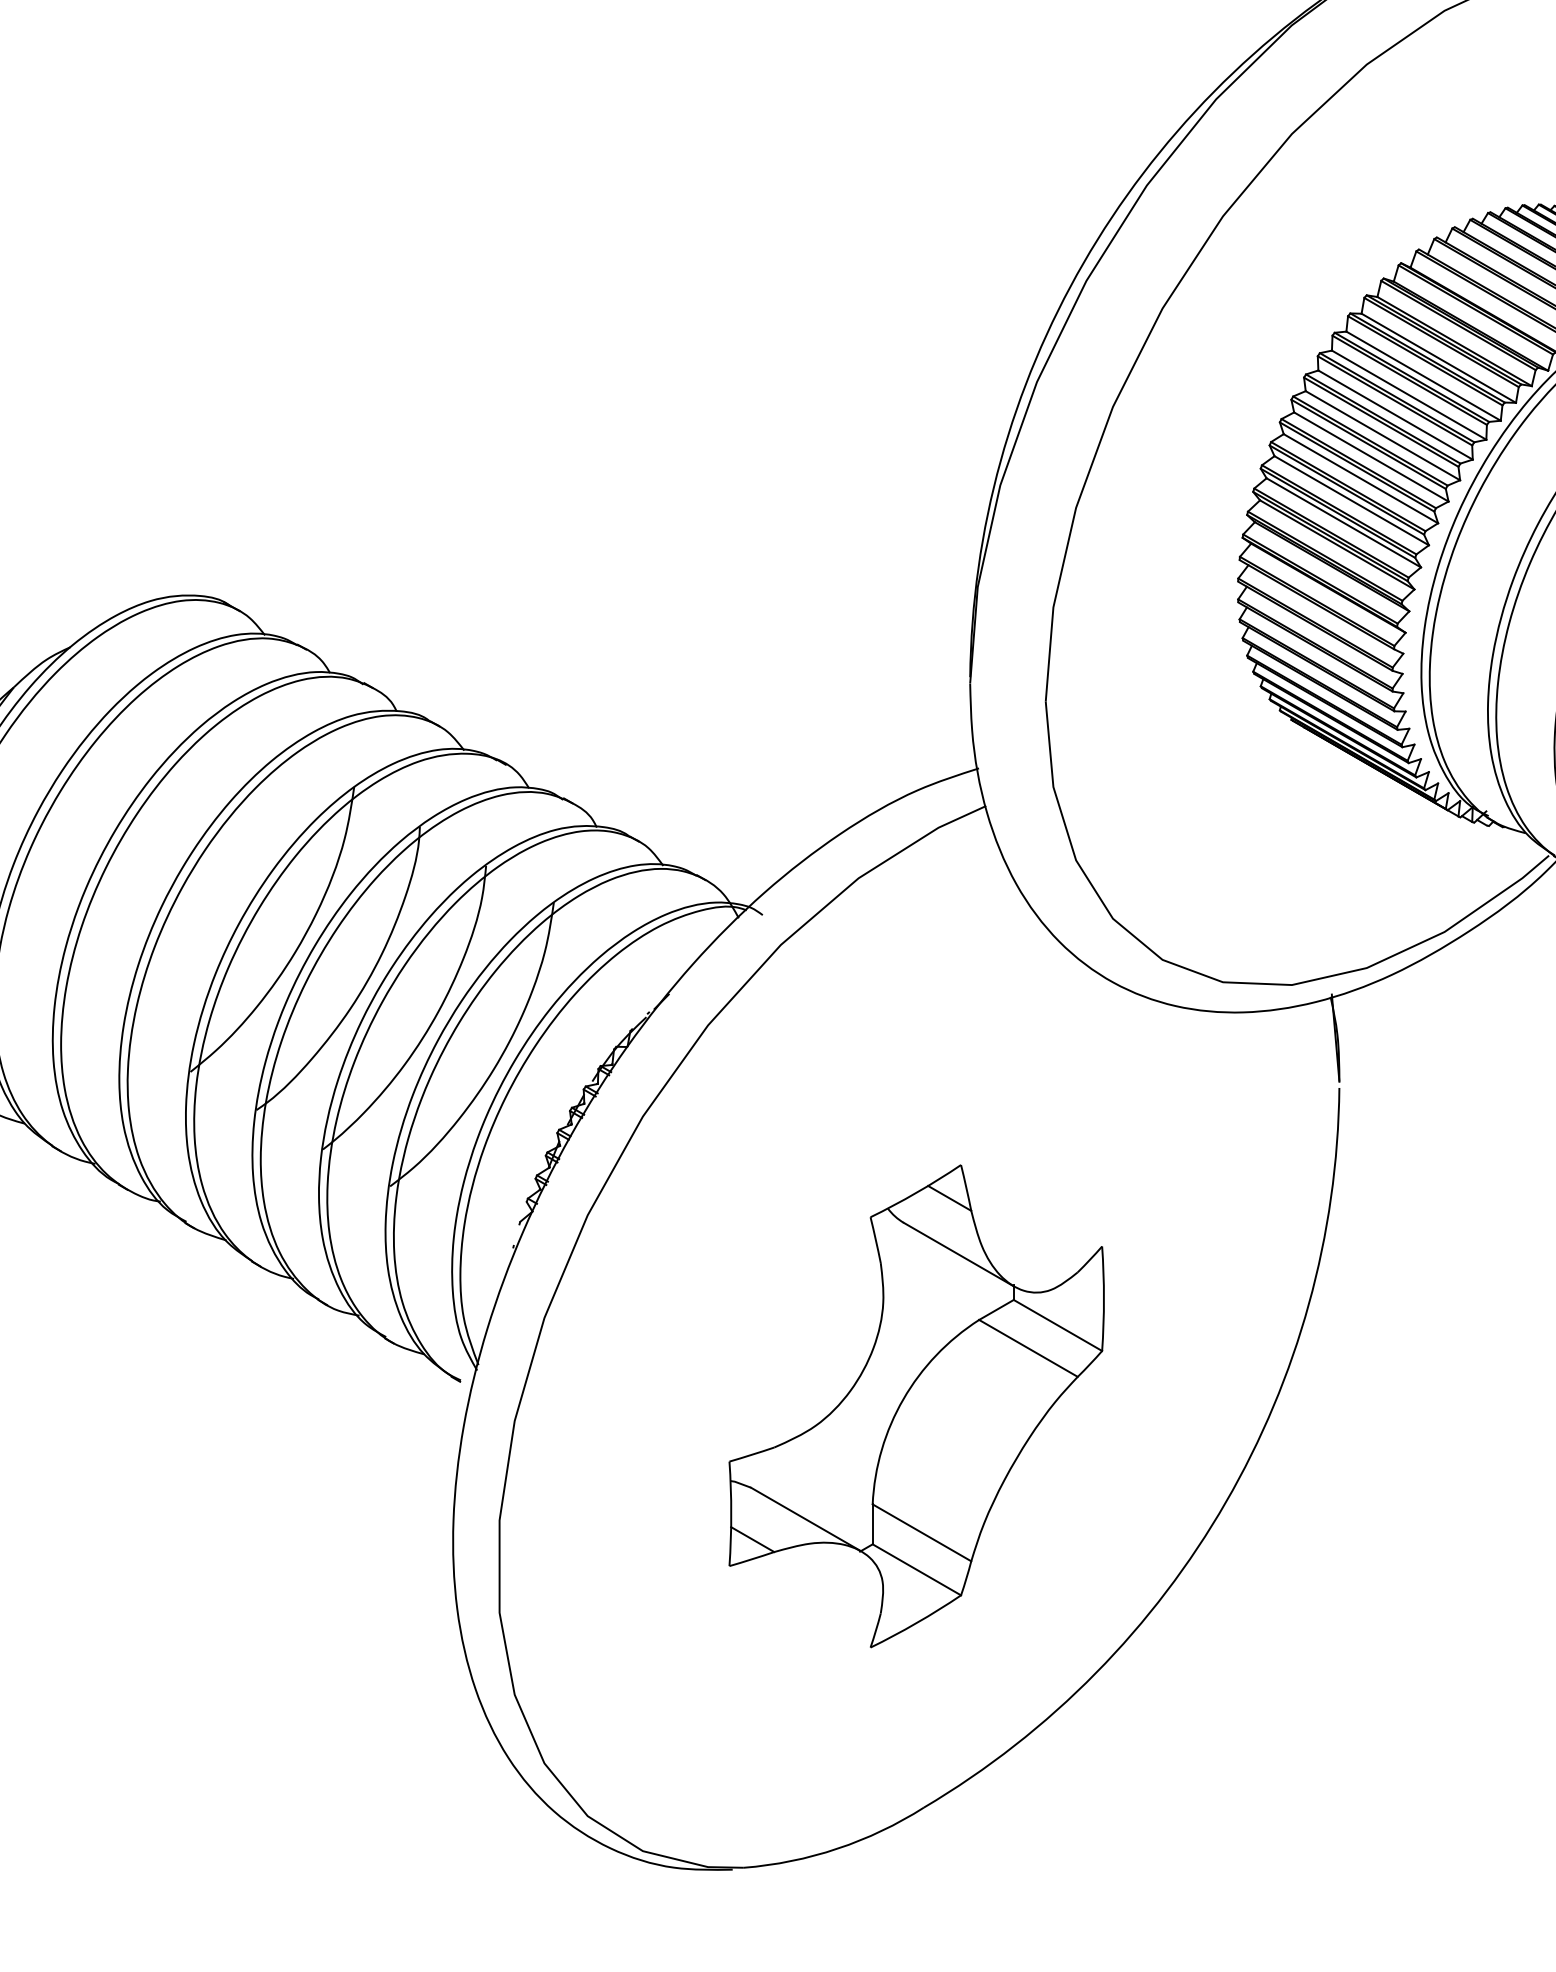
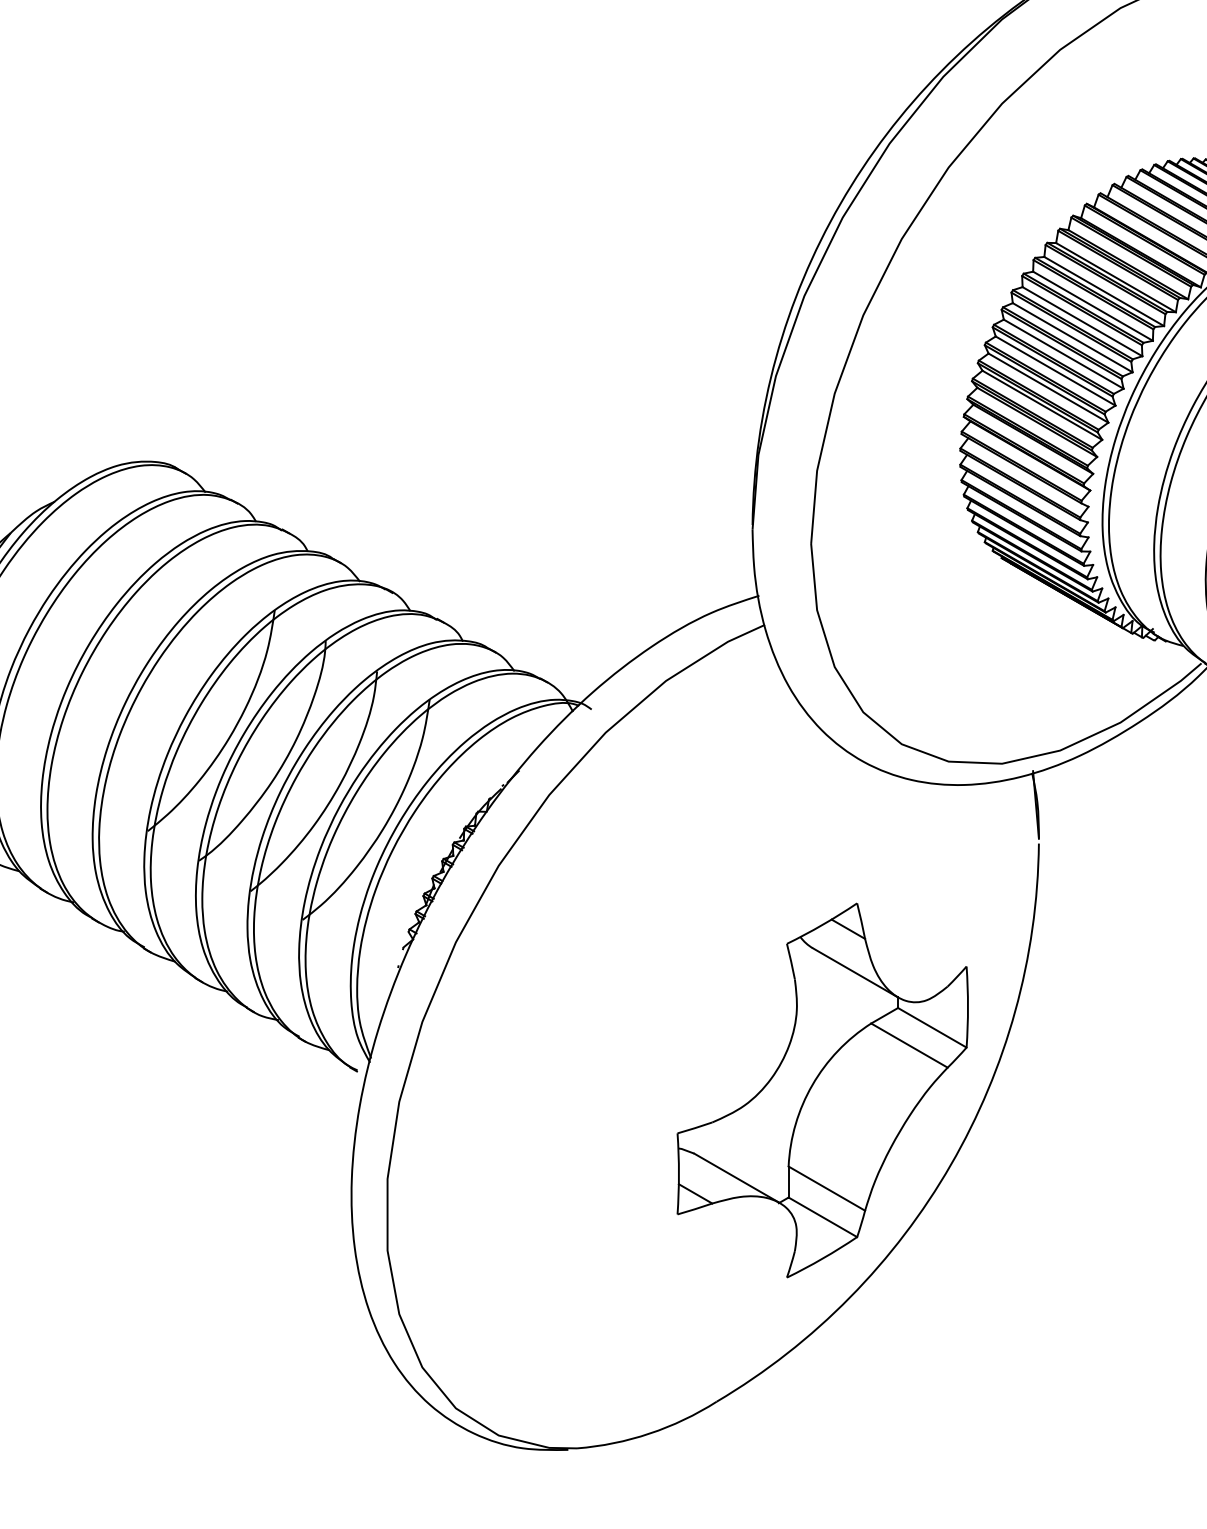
part: (916, 1406) -> (822, 1090), moved

